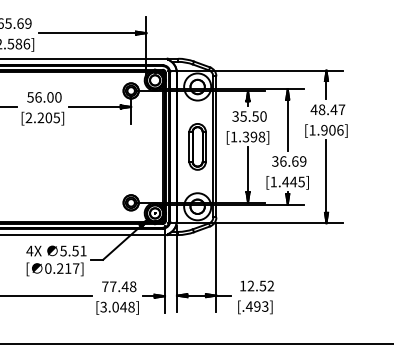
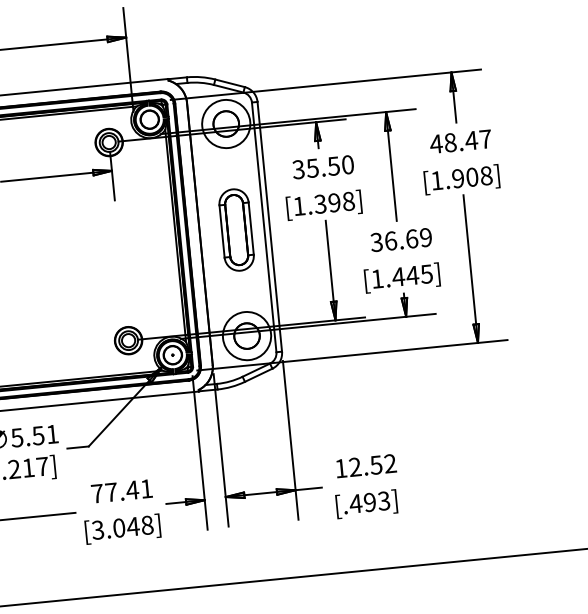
text: (340, 130) -> (486, 176), [1.906] -> [1.908]
text: (133, 286) -> (147, 488), 77.48 -> 77.41

